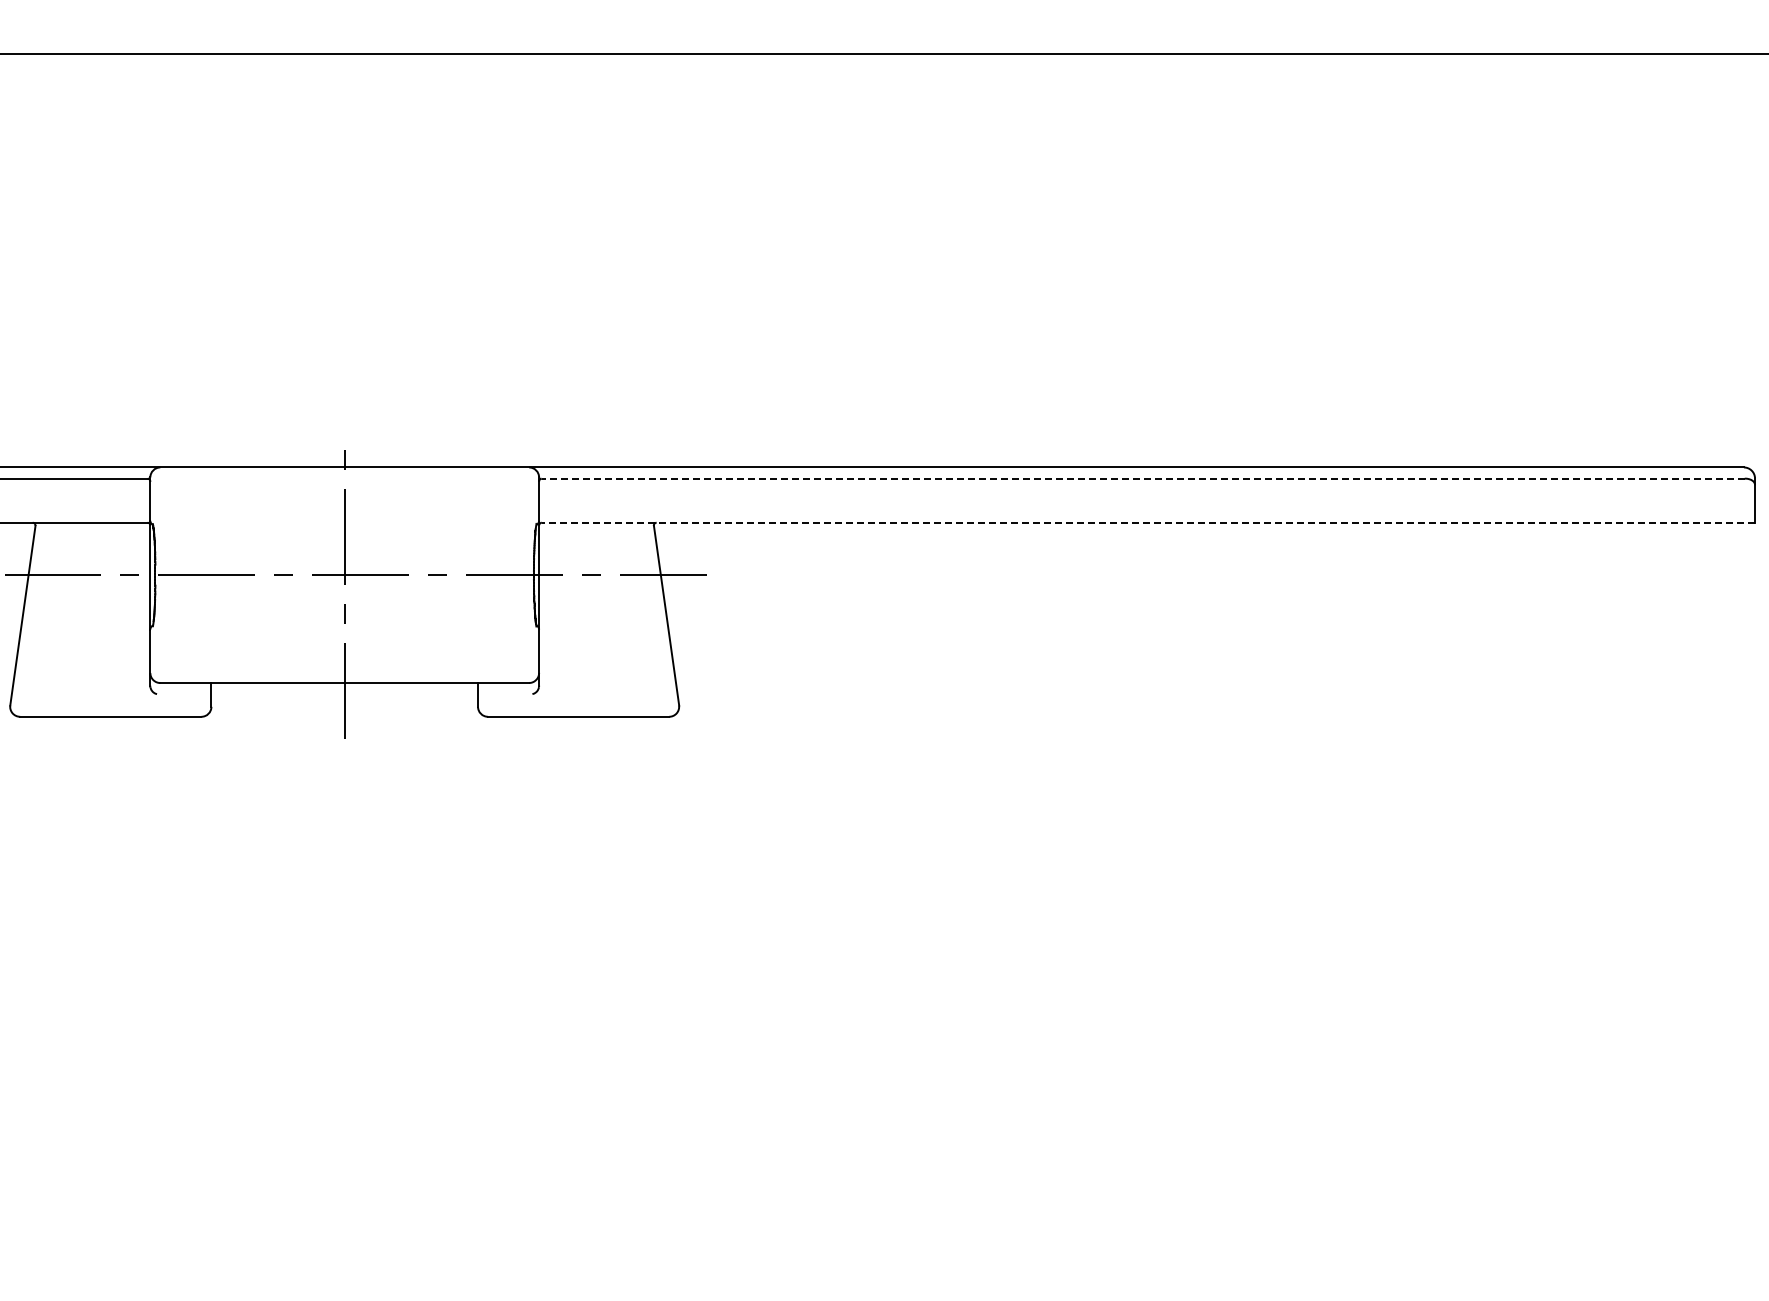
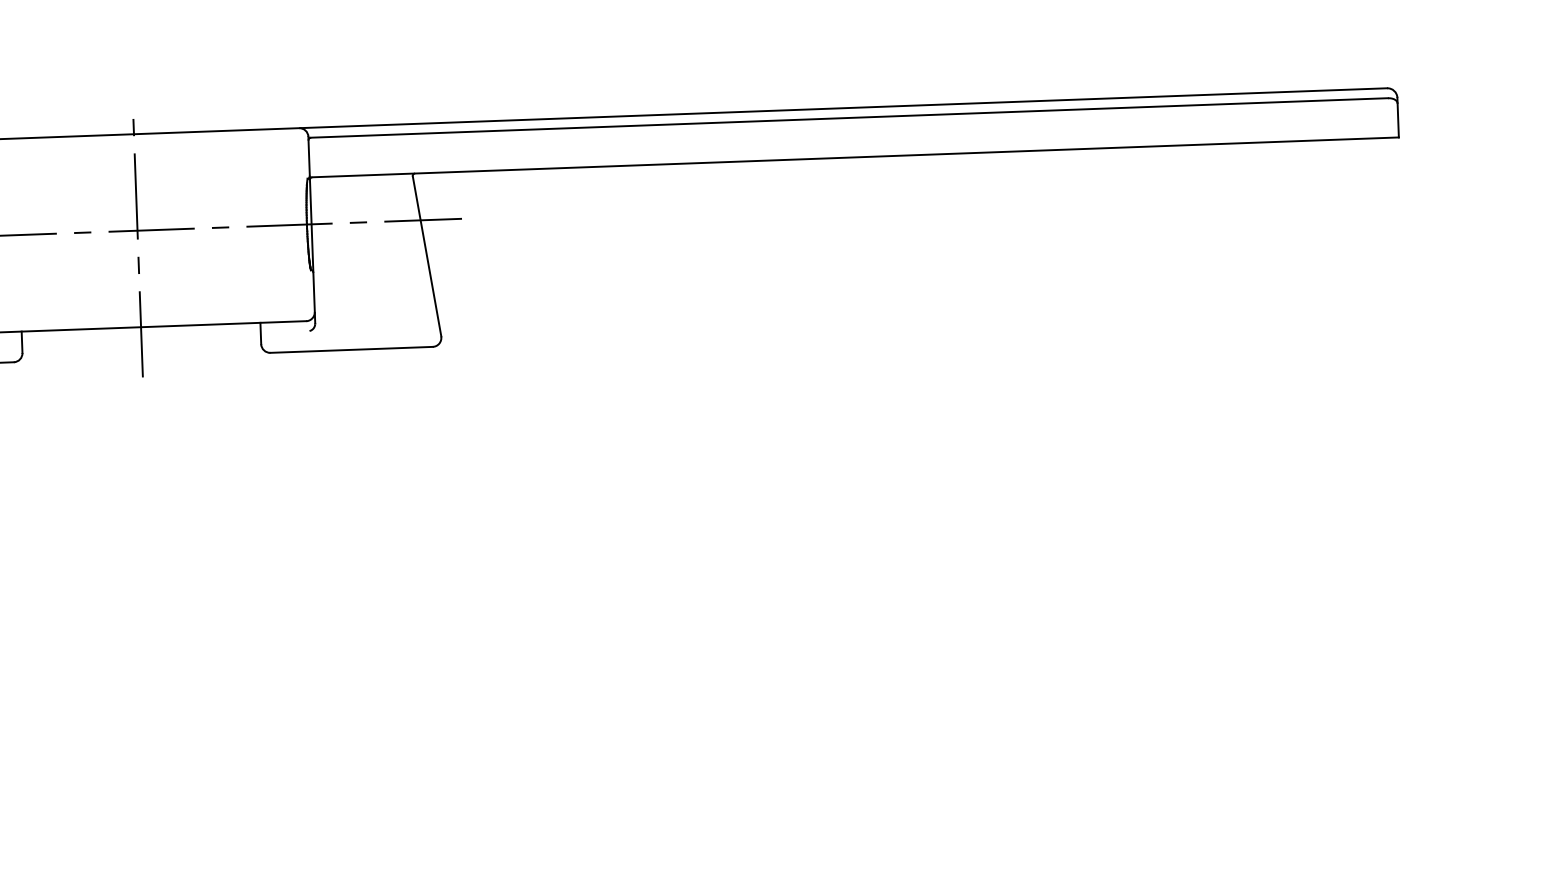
line: (1142, 478) -> (848, 117), dashed -> solid
line: (1148, 522) -> (855, 157), dashed -> solid

